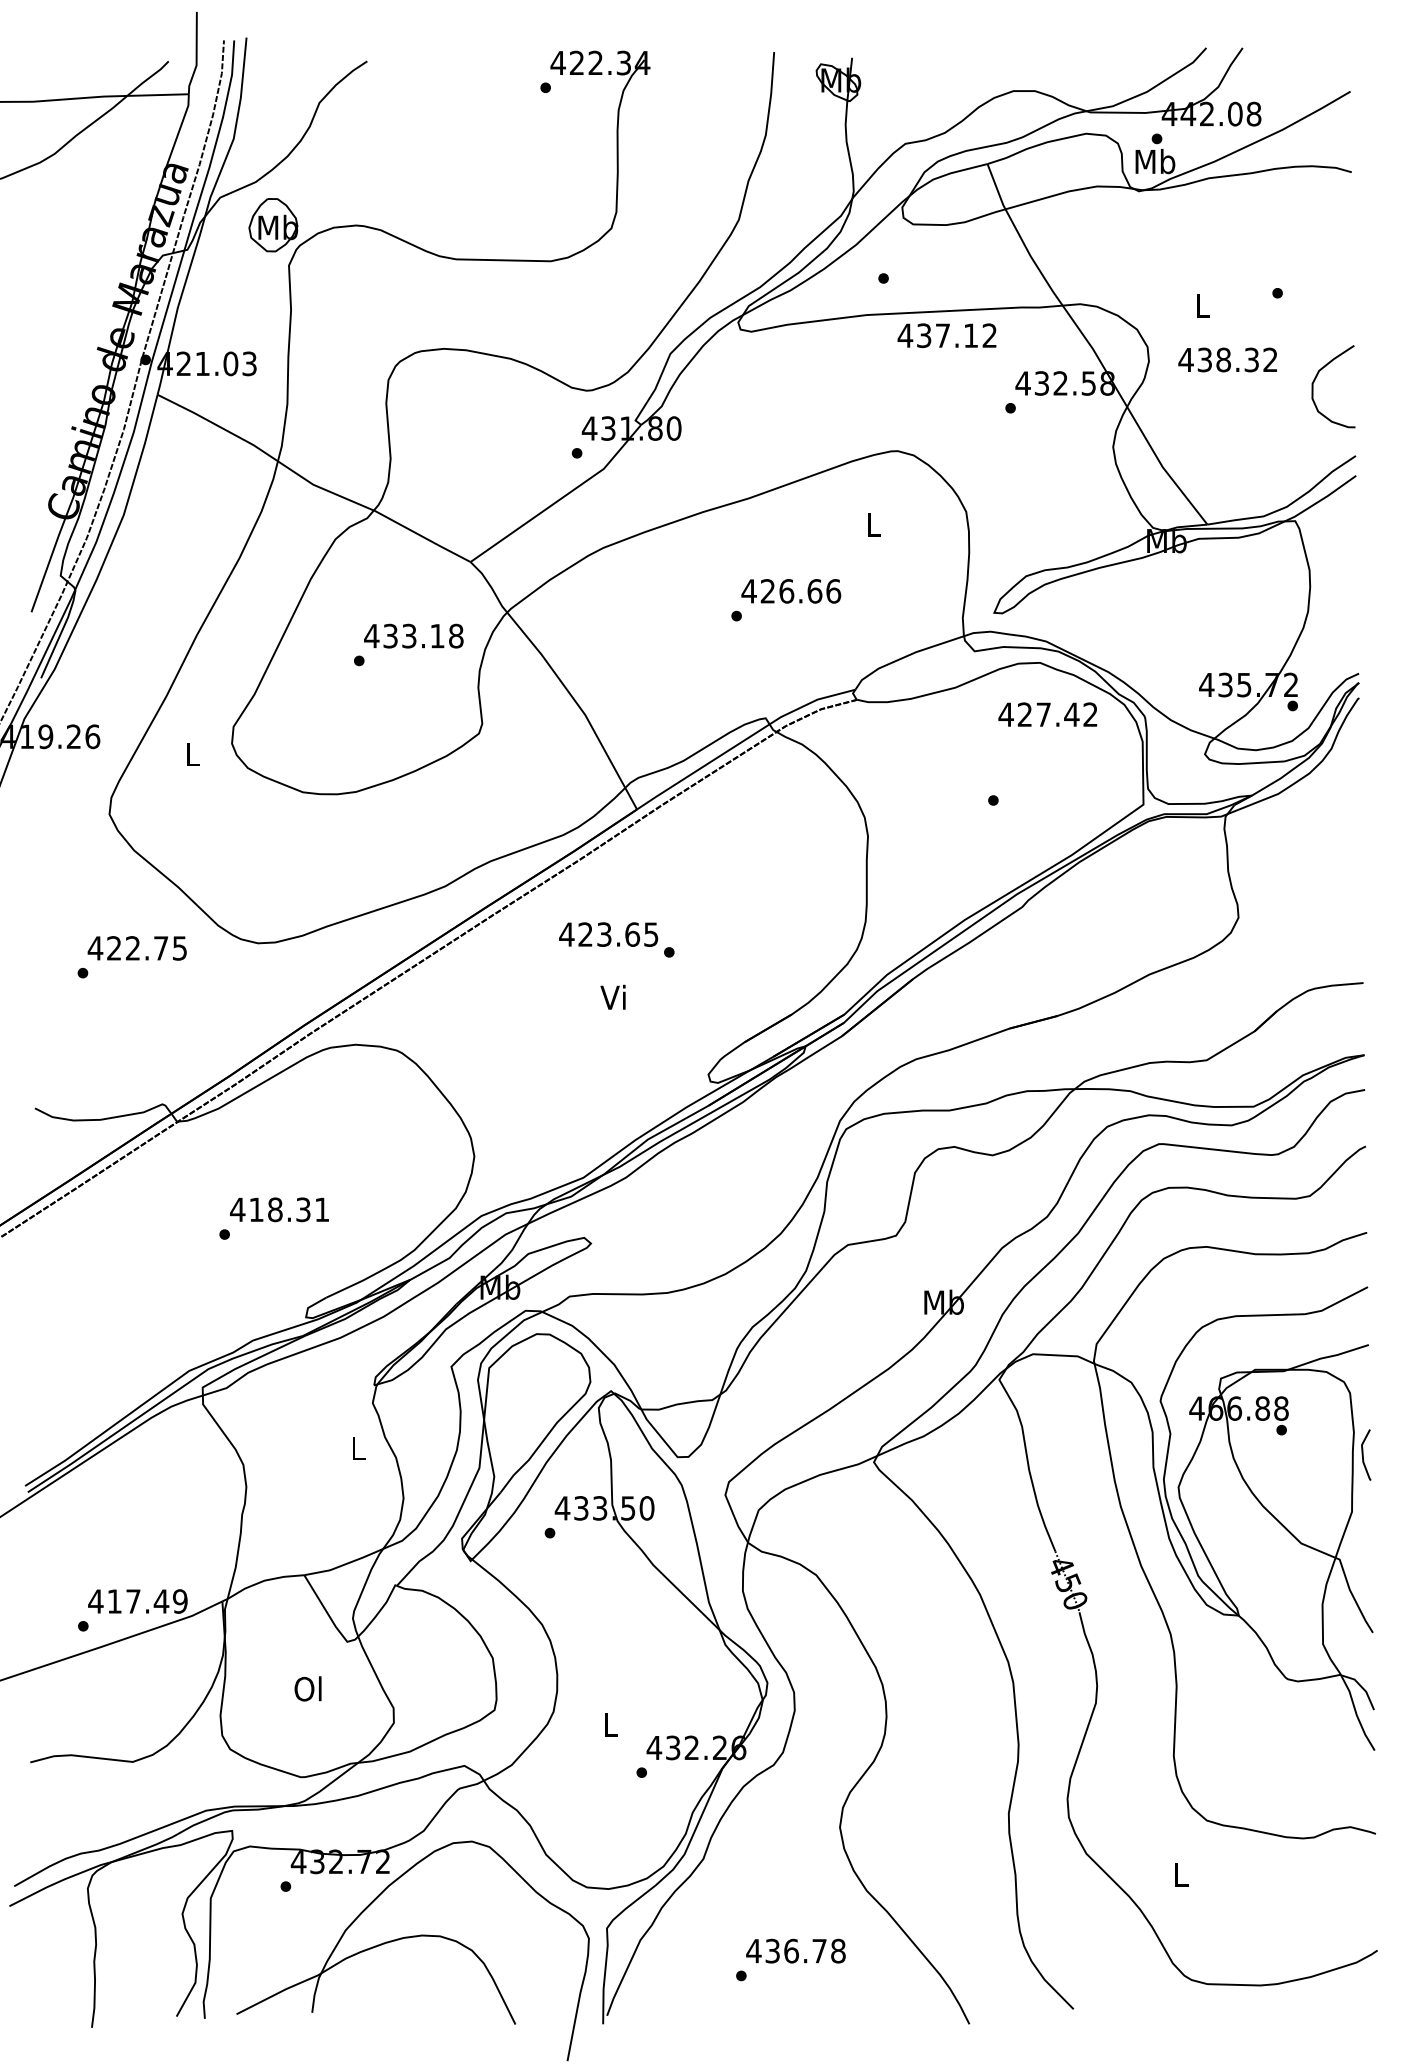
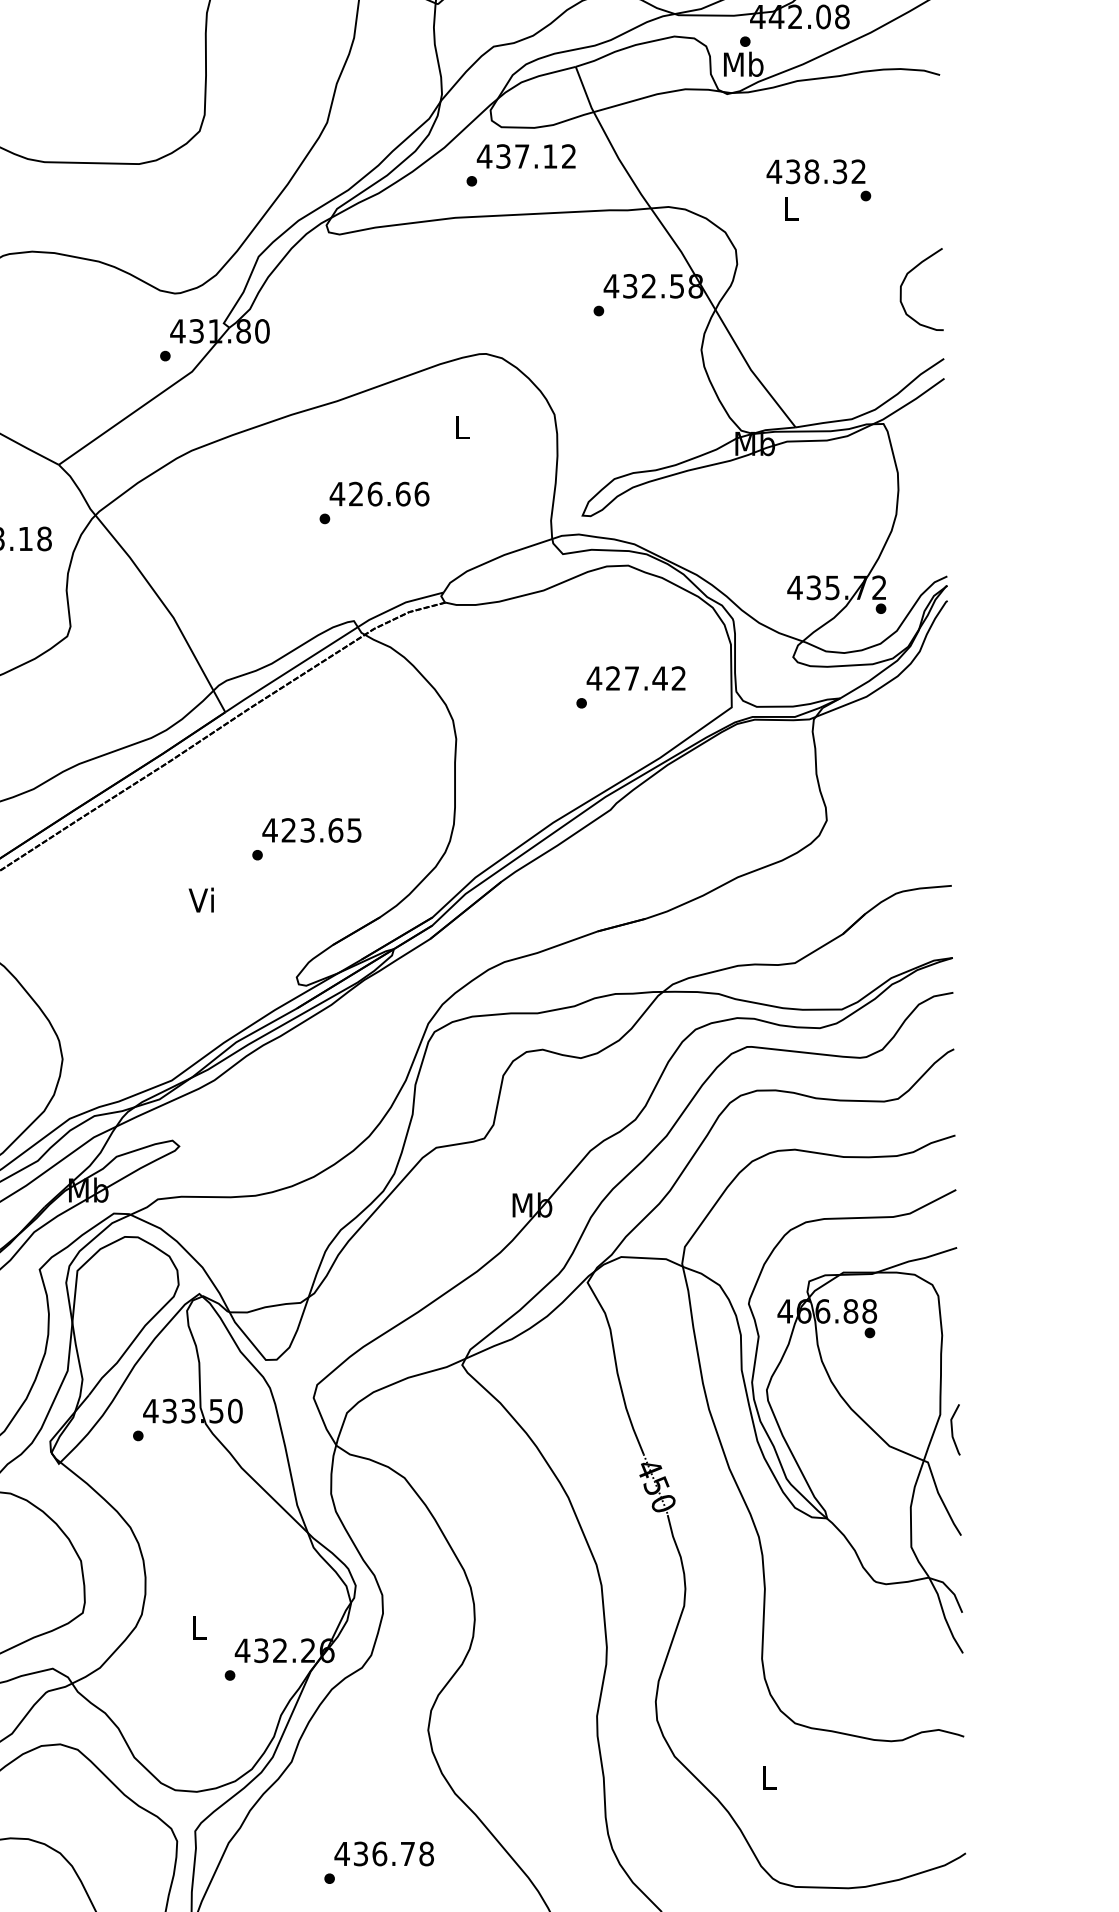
text: (946, 335) -> (525, 156), moved
text: (1227, 359) -> (815, 171), moved
text: (1047, 714) -> (635, 678), moved
text: (608, 934) -> (311, 830), moved
line: (1363, 1454) -> (952, 1429), moved

